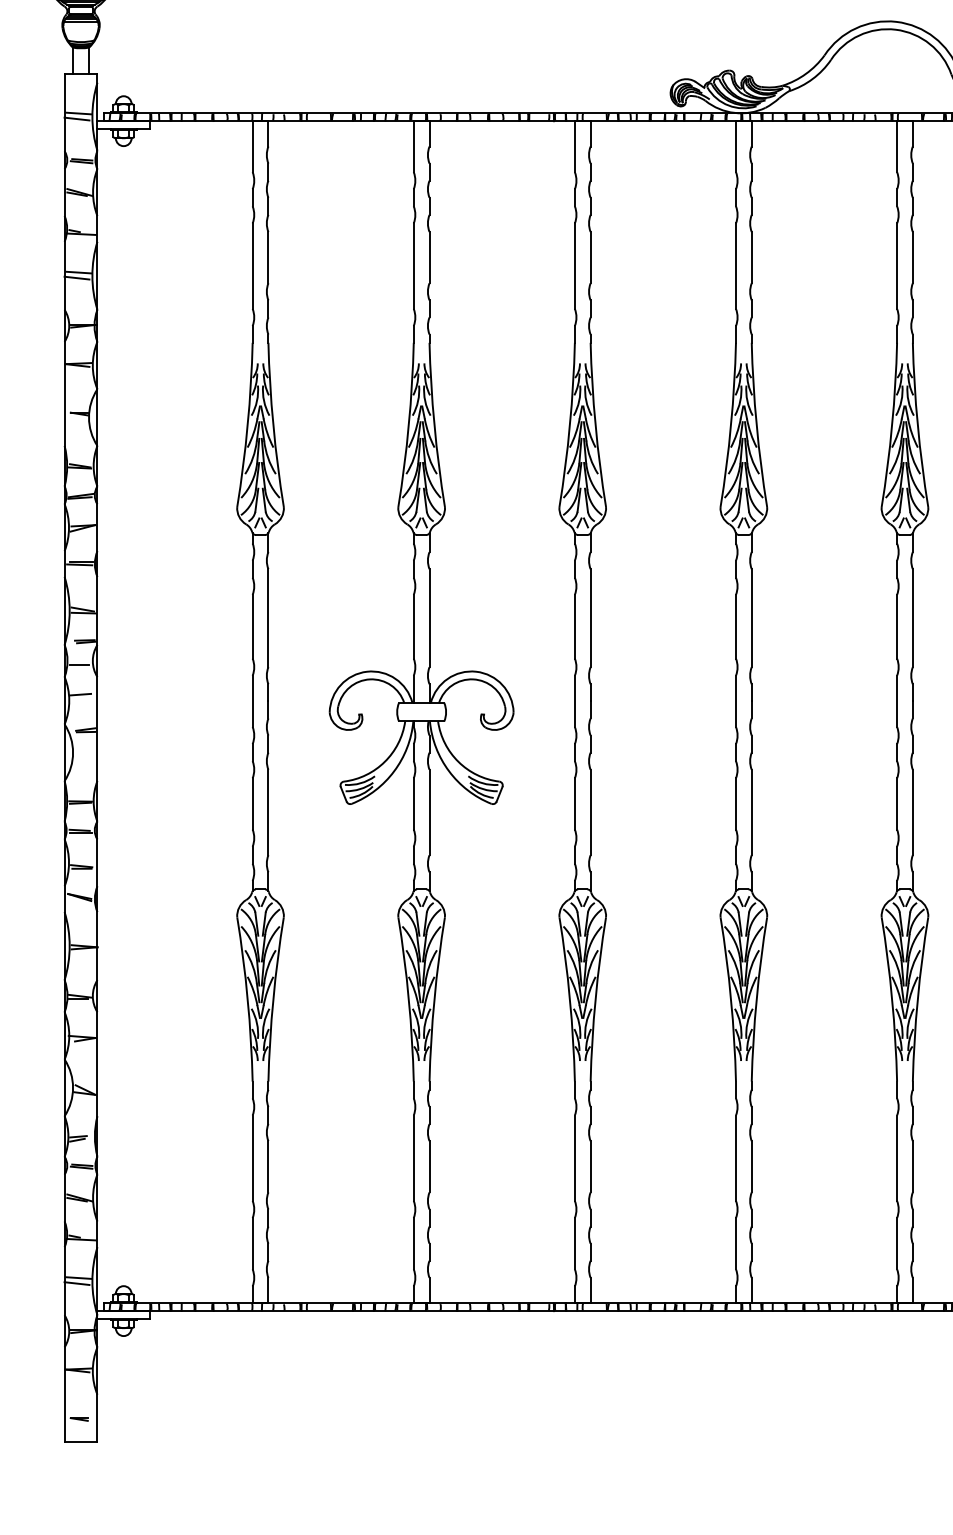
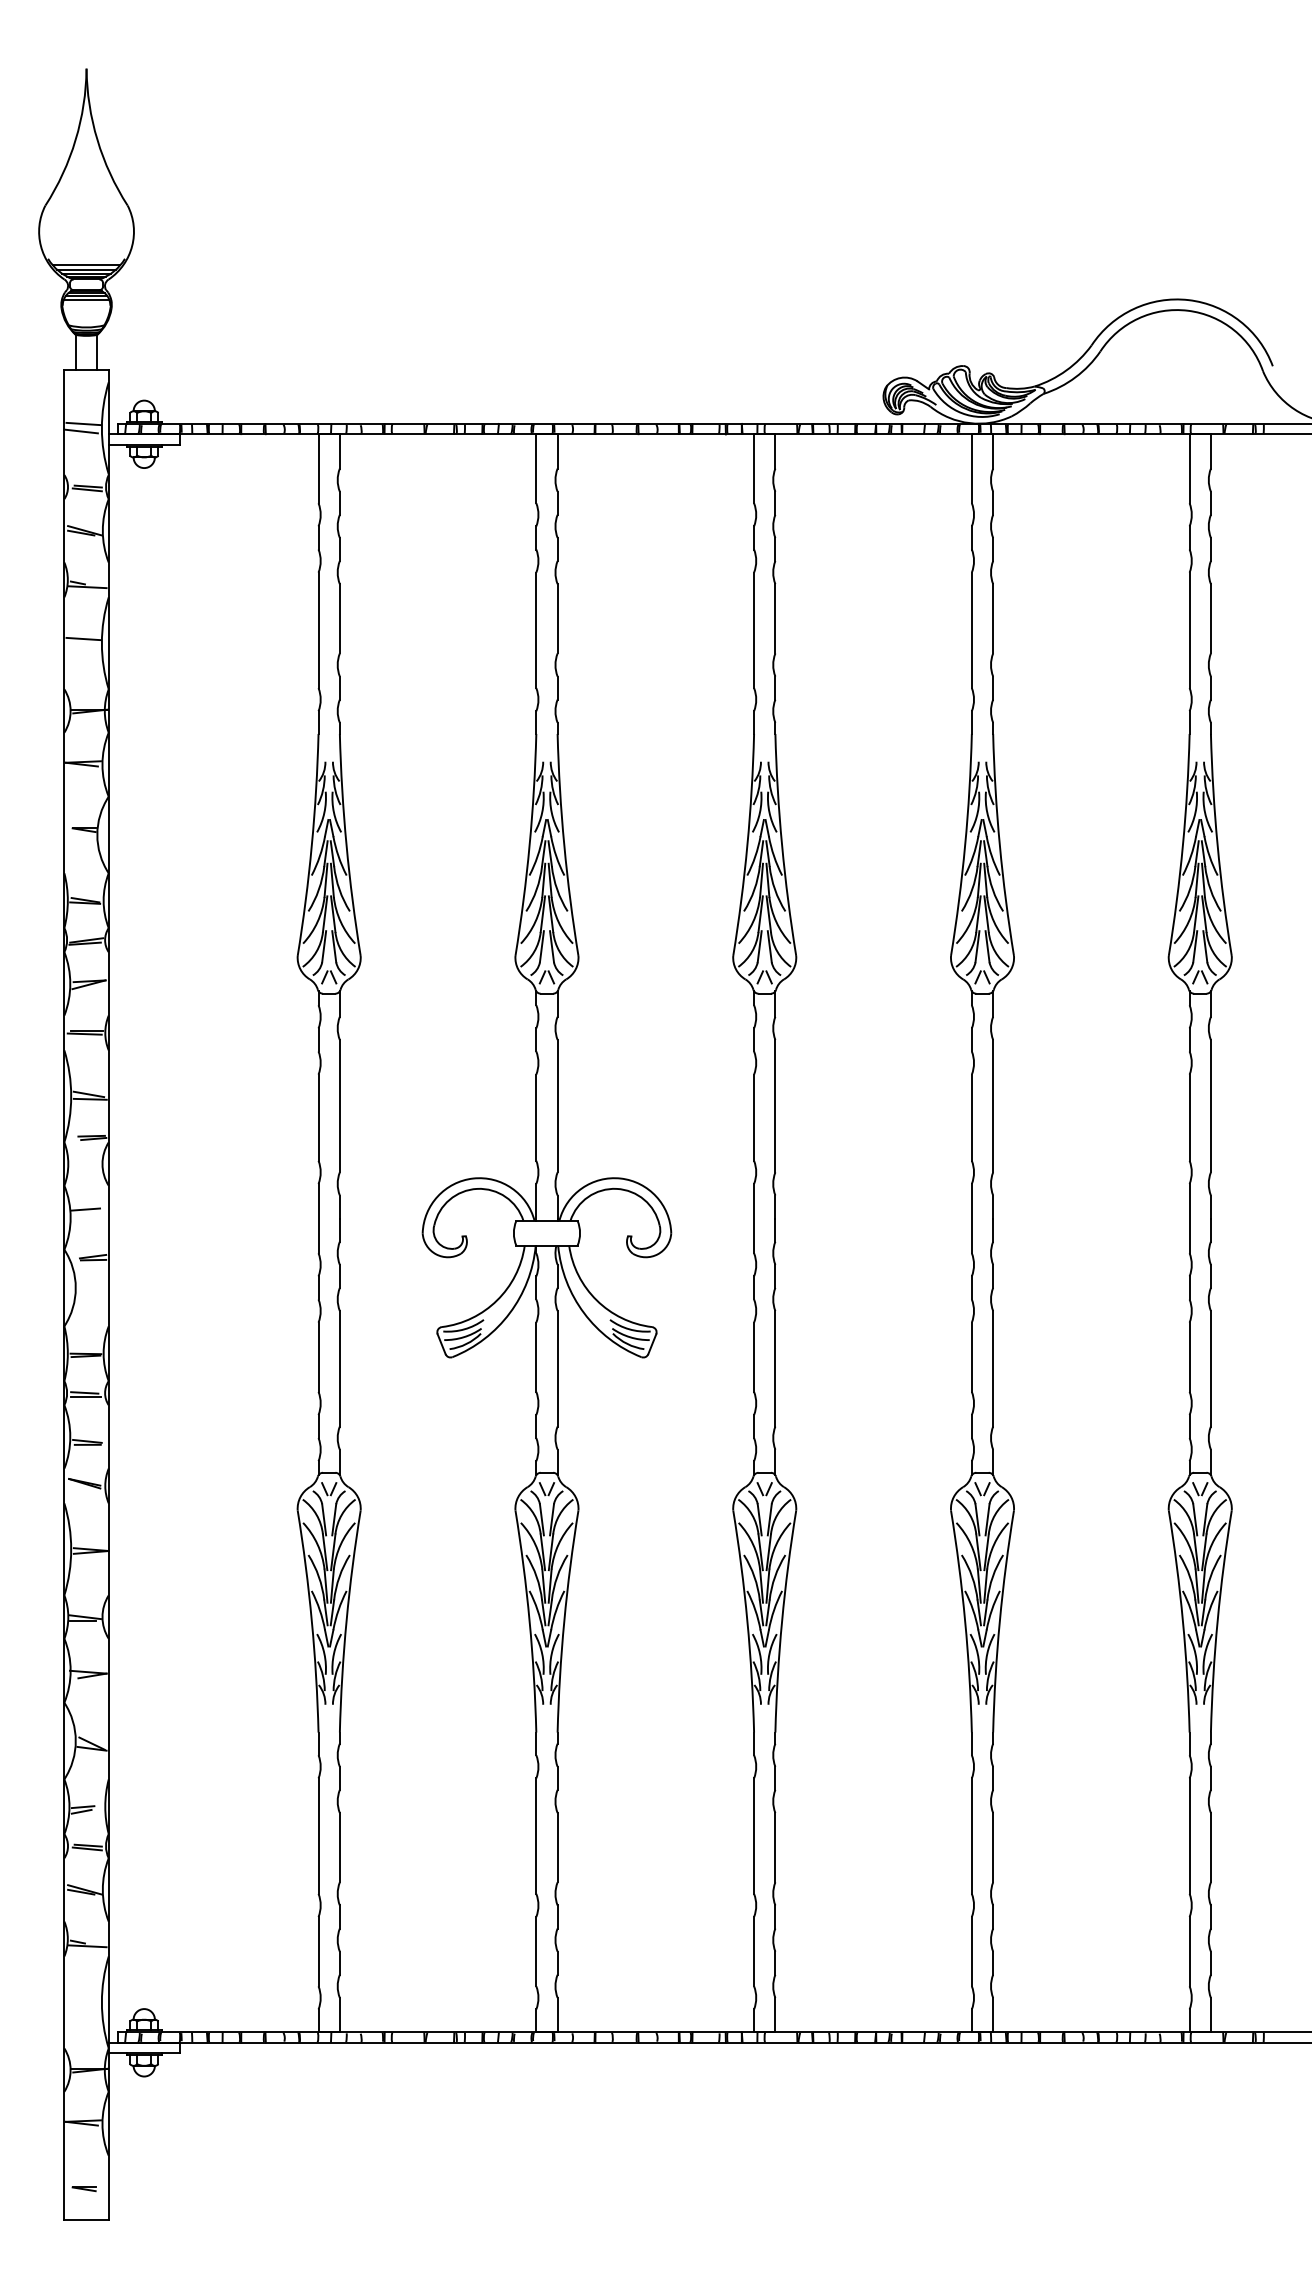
line: (76, 278) -> (80, 646), removed
line: (79, 665) -> (84, 1169), removed
line: (78, 1278) -> (83, 1998), removed
line: (76, 1283) -> (80, 2005), removed

